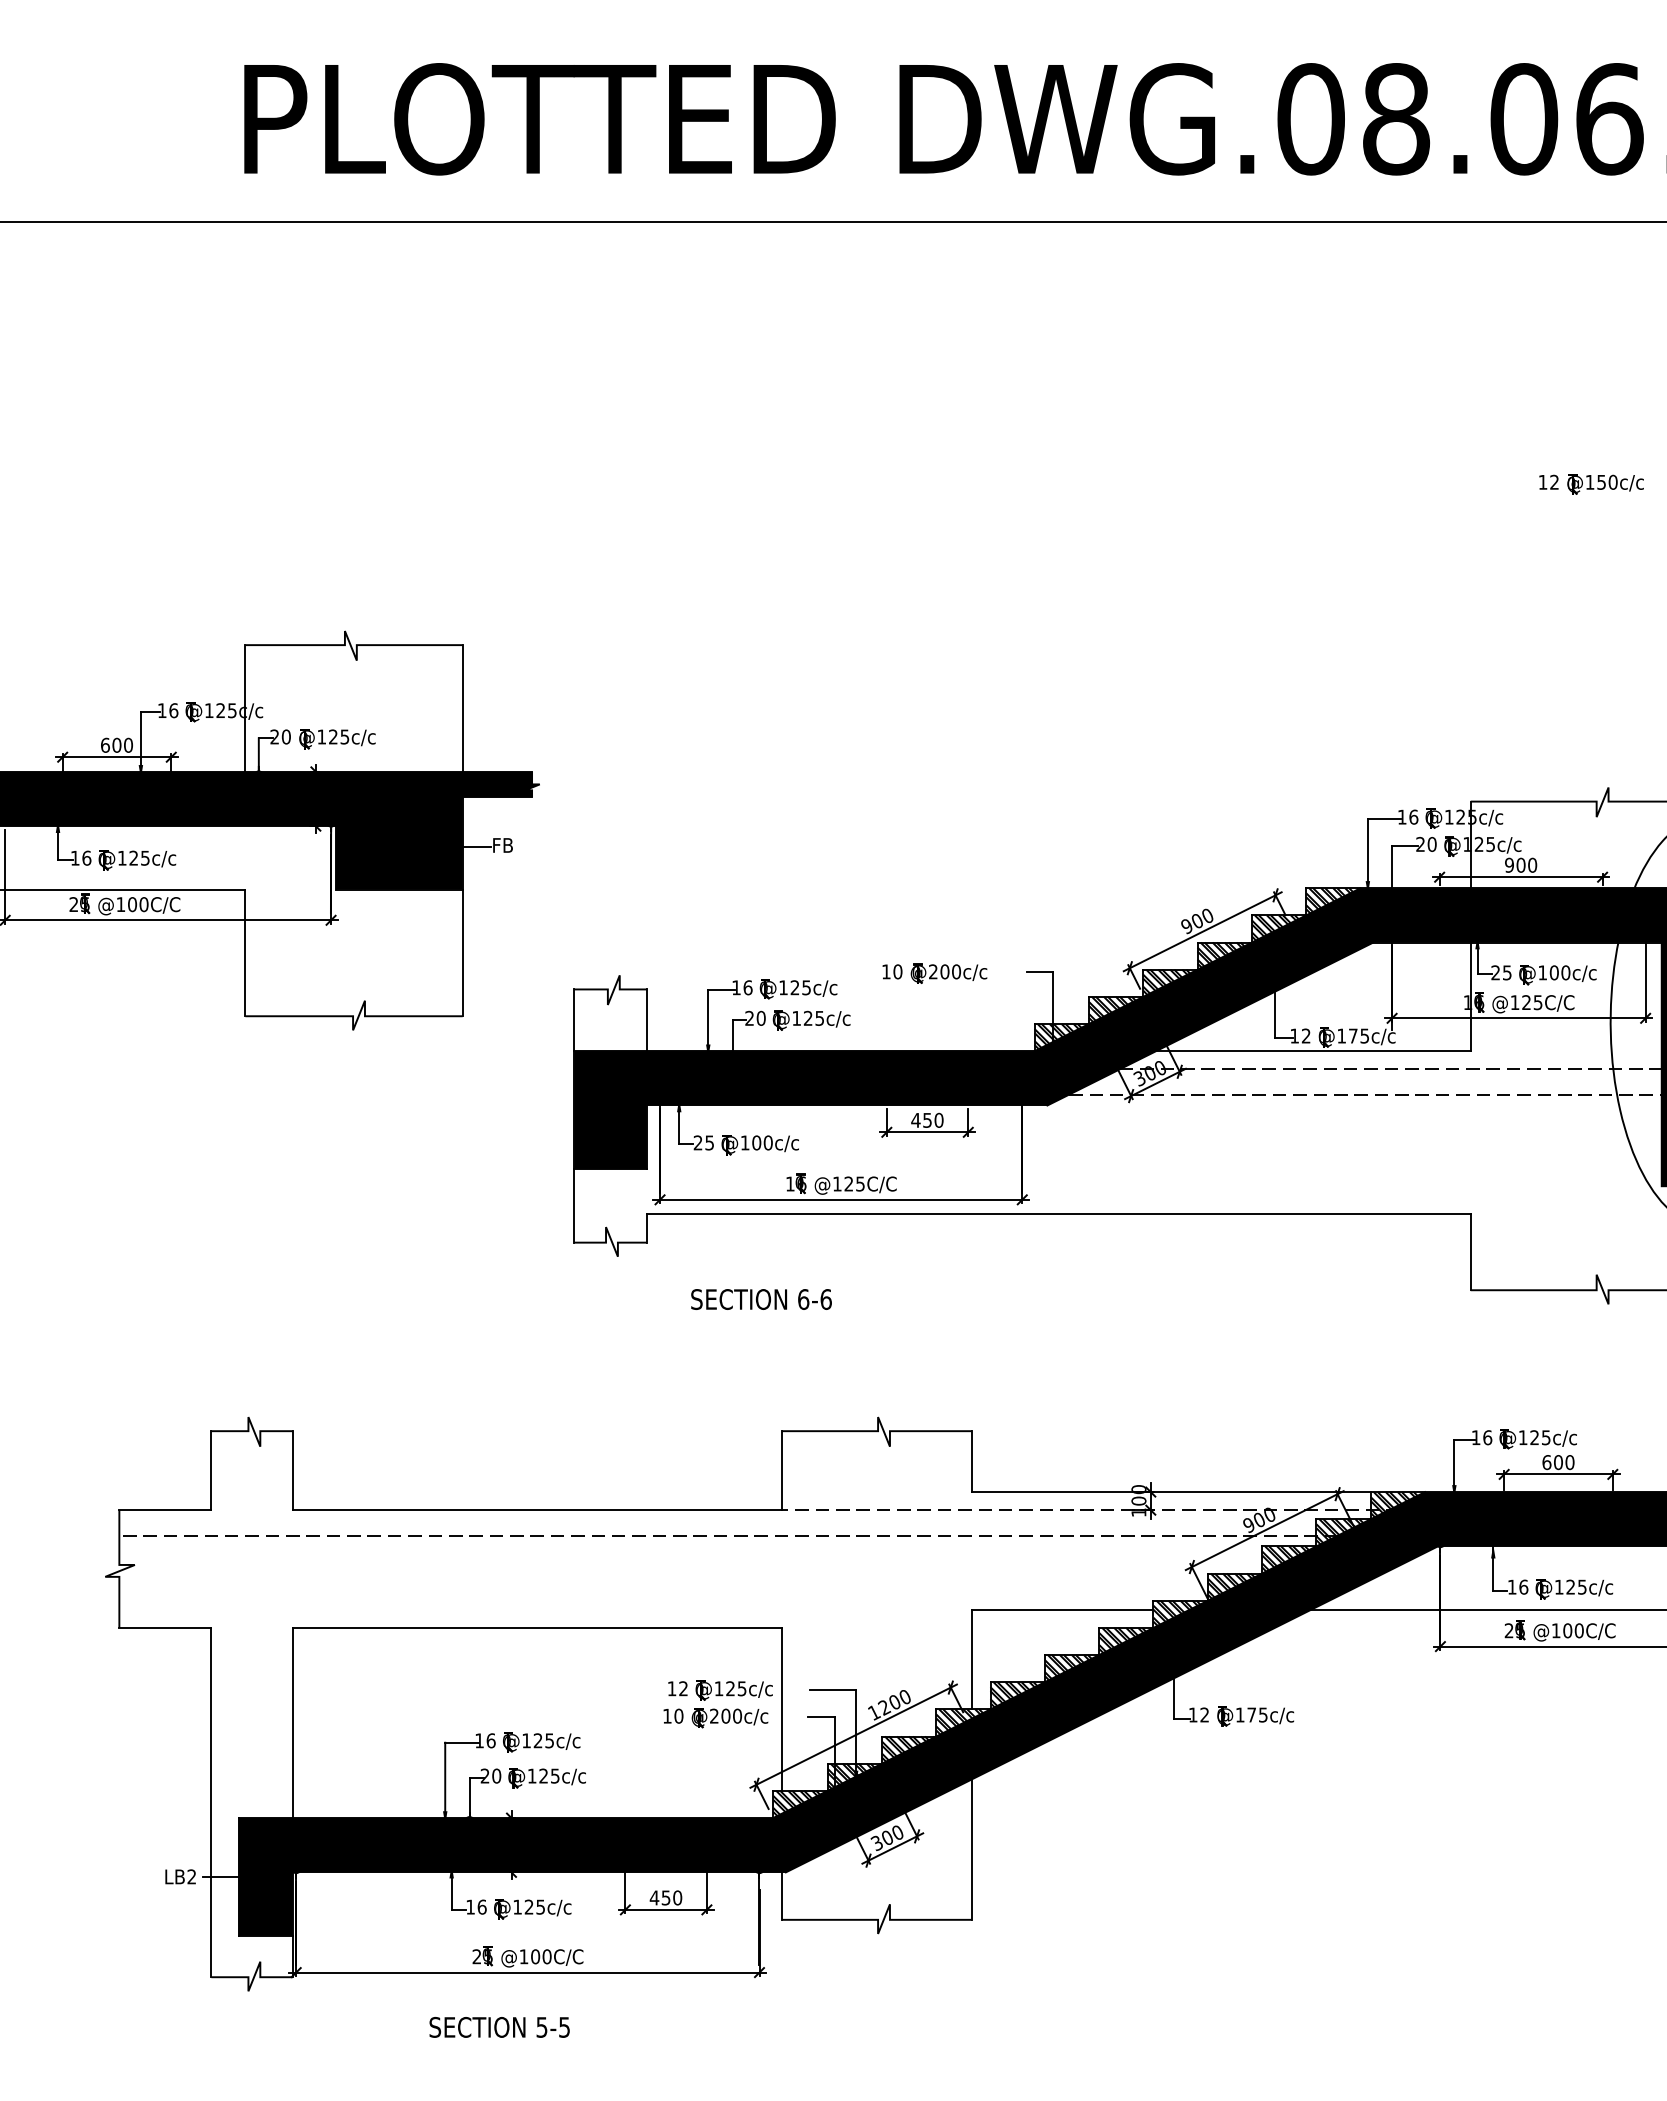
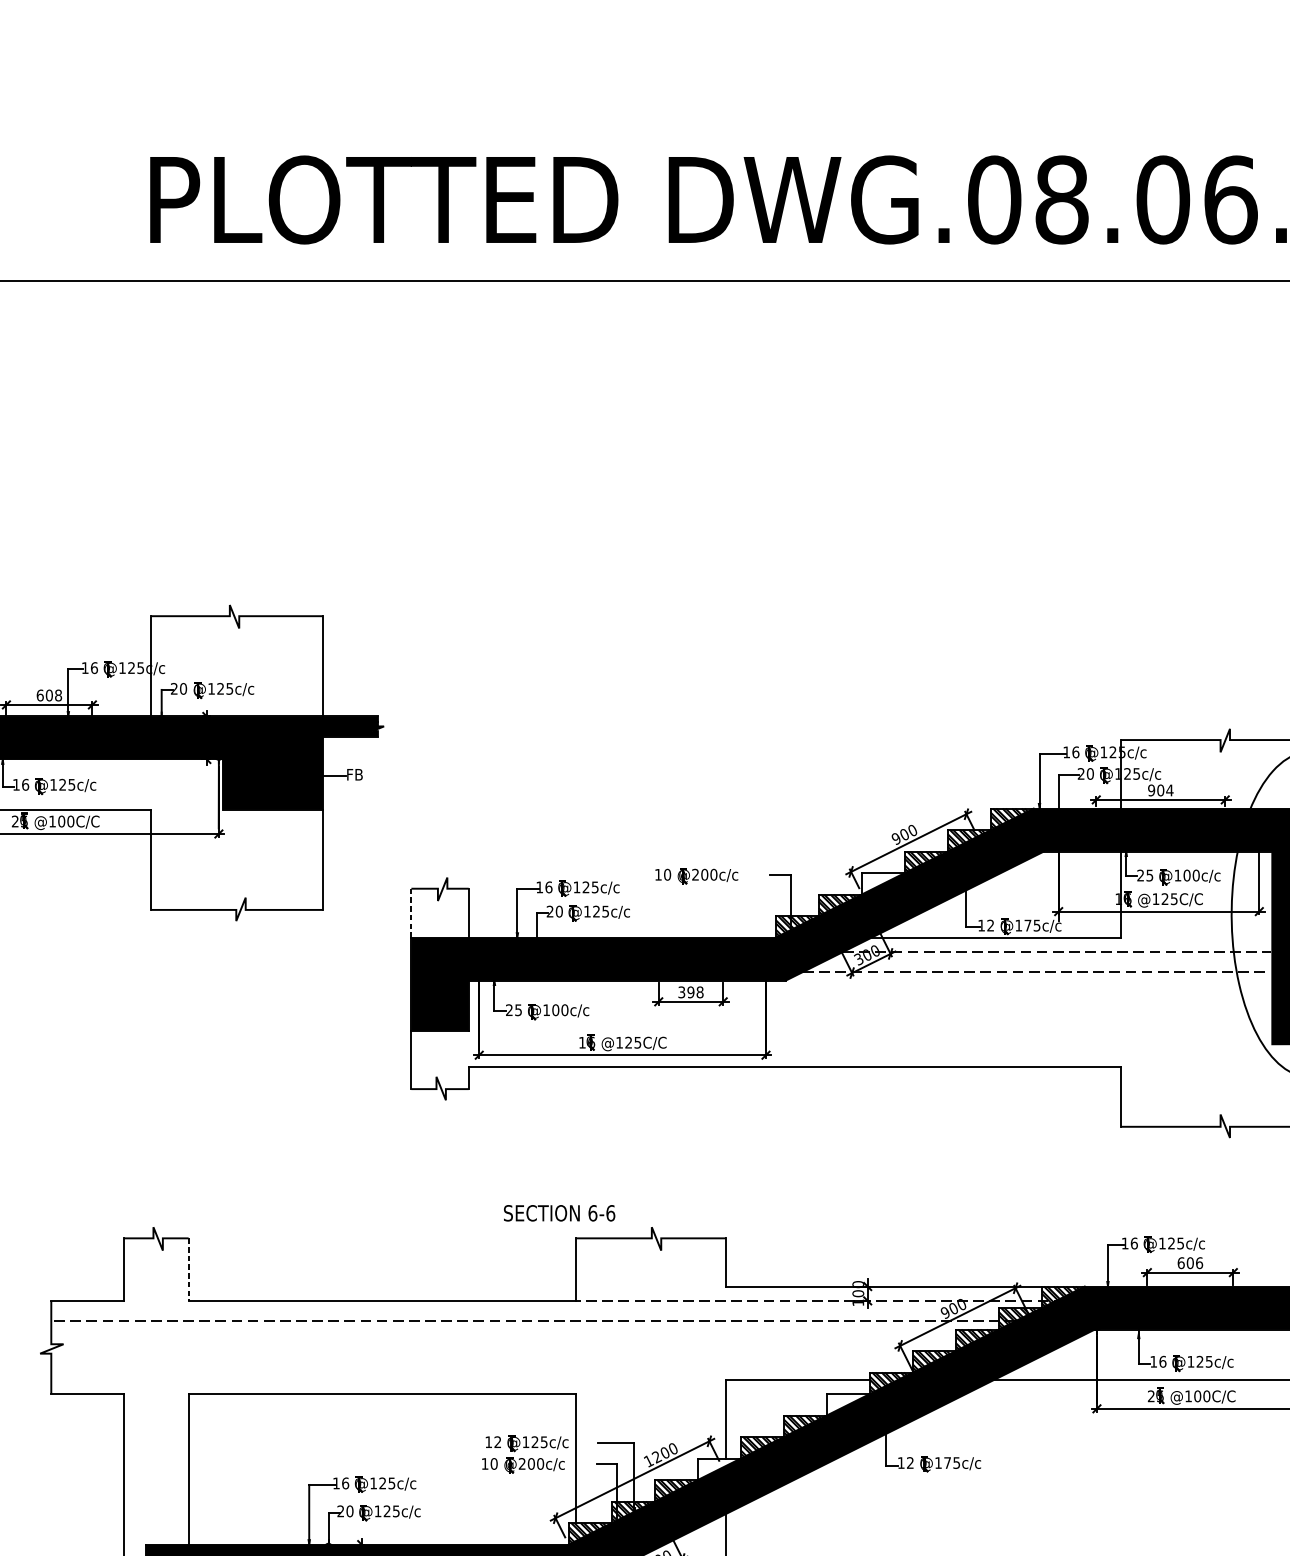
part: (1591, 484) -> (1216, 489), removed
text: (128, 745) -> (58, 695), 600 -> 608
text: (1532, 864) -> (1169, 789), 900 -> 904
hatch: (1169, 981) -> (882, 882), removed
line: (574, 1020) -> (411, 913), solid -> dashed
text: (927, 1119) -> (690, 991), 450 -> 398
text: (761, 1299) -> (559, 1213), moved
text: (1569, 1462) -> (1199, 1263), 600 -> 606
line: (292, 1470) -> (188, 1269), solid -> dashed
hatch: (1125, 1640) -> (847, 1404), removed
hatch: (962, 1721) -> (718, 1468), removed

